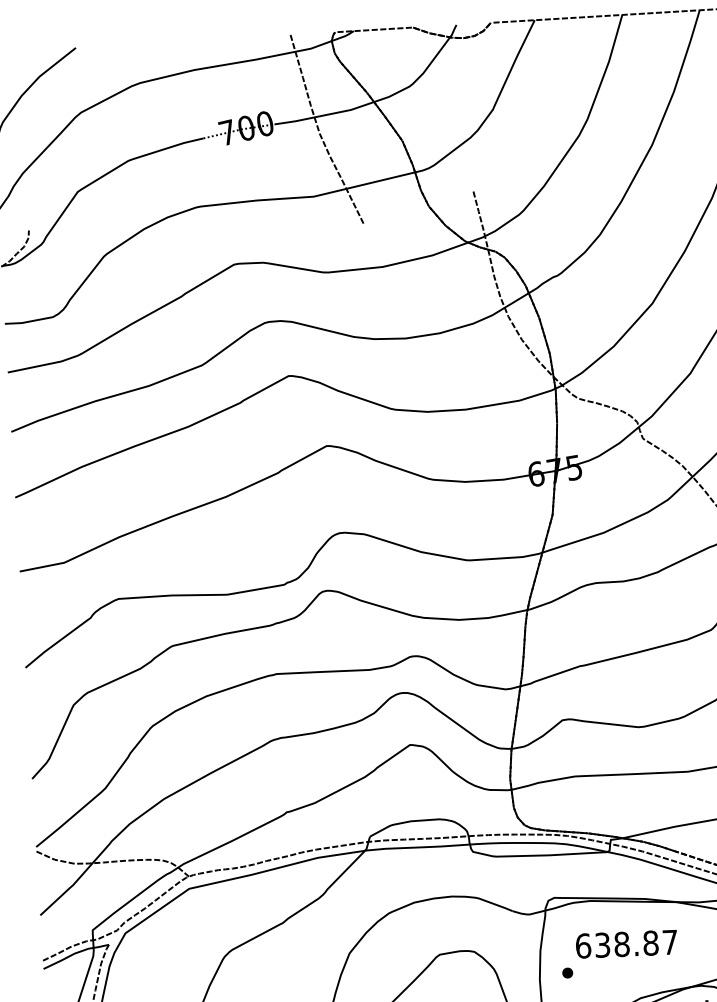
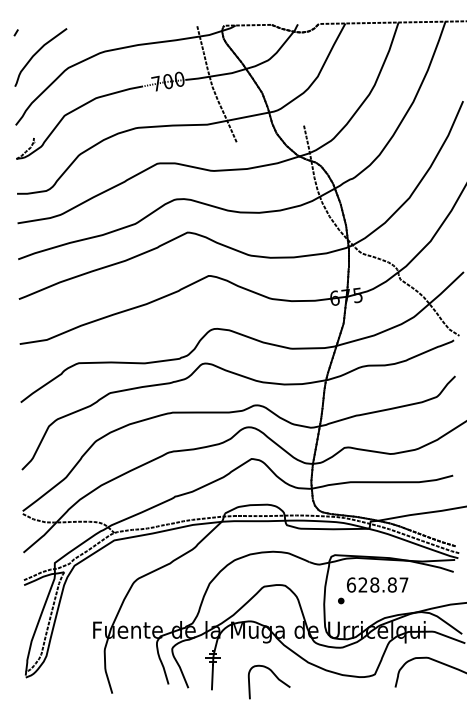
text: (601, 944) -> (362, 584), 638.87 -> 628.87

